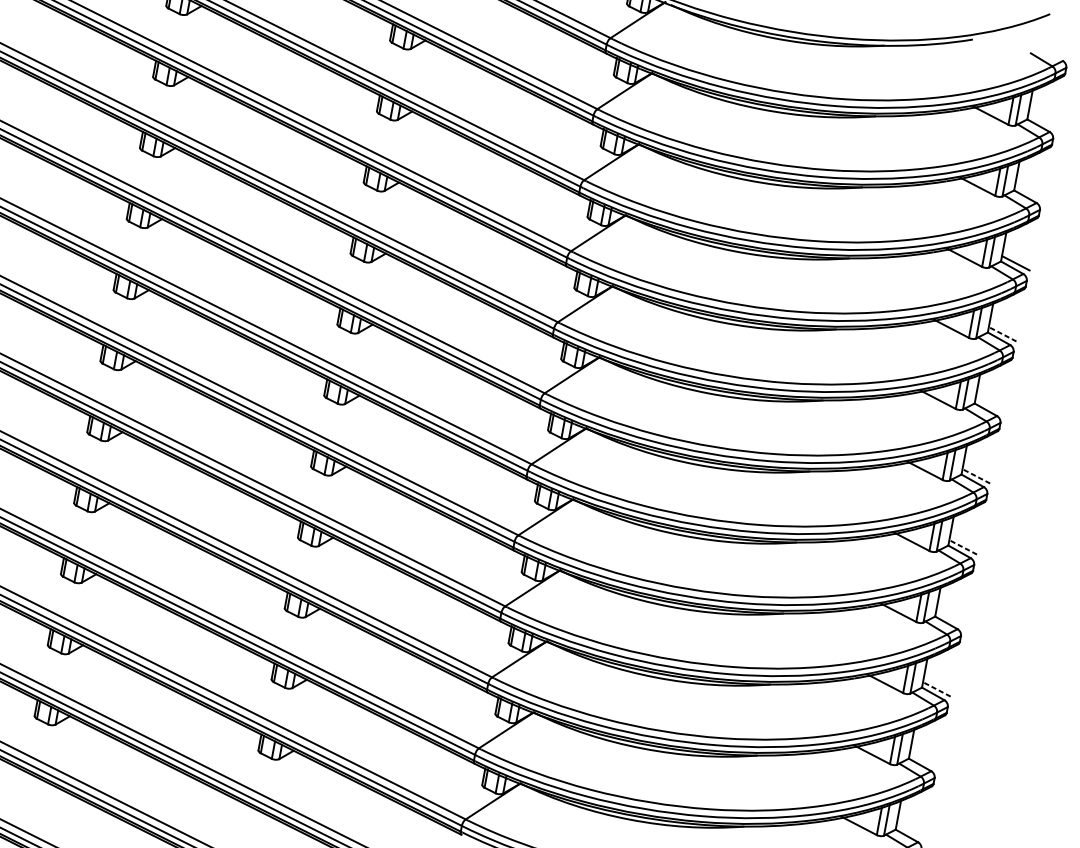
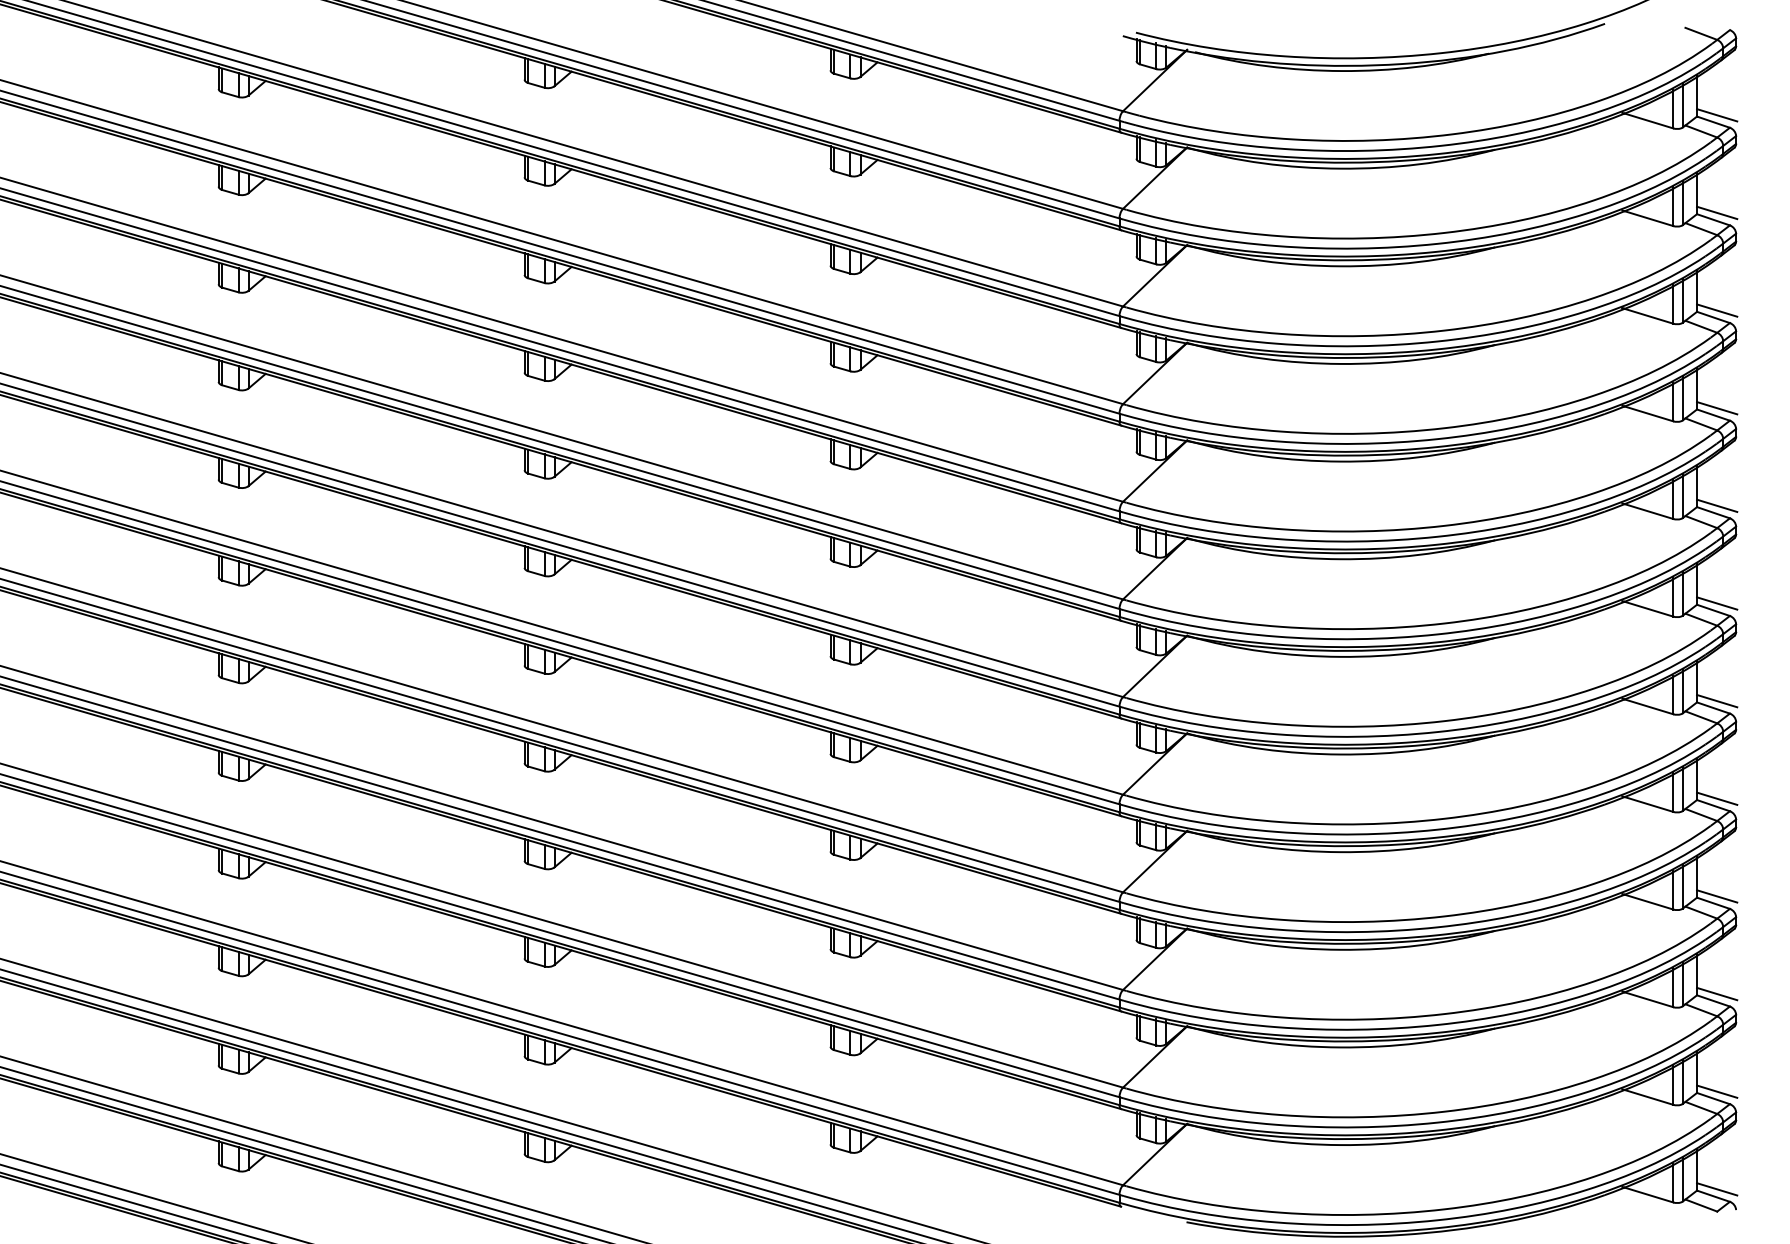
line: (1042, 121) -> (1717, 115), added
line: (1029, 191) -> (1717, 212), added
line: (1002, 334) -> (1716, 408), dashed -> solid
line: (989, 405) -> (1717, 505), added
line: (975, 476) -> (1716, 603), dashed -> solid
line: (962, 546) -> (1716, 700), dashed -> solid
line: (950, 618) -> (1717, 798), added
line: (936, 689) -> (1716, 896), dashed -> solid
line: (924, 760) -> (1717, 993), added
line: (910, 831) -> (1717, 1091), added

